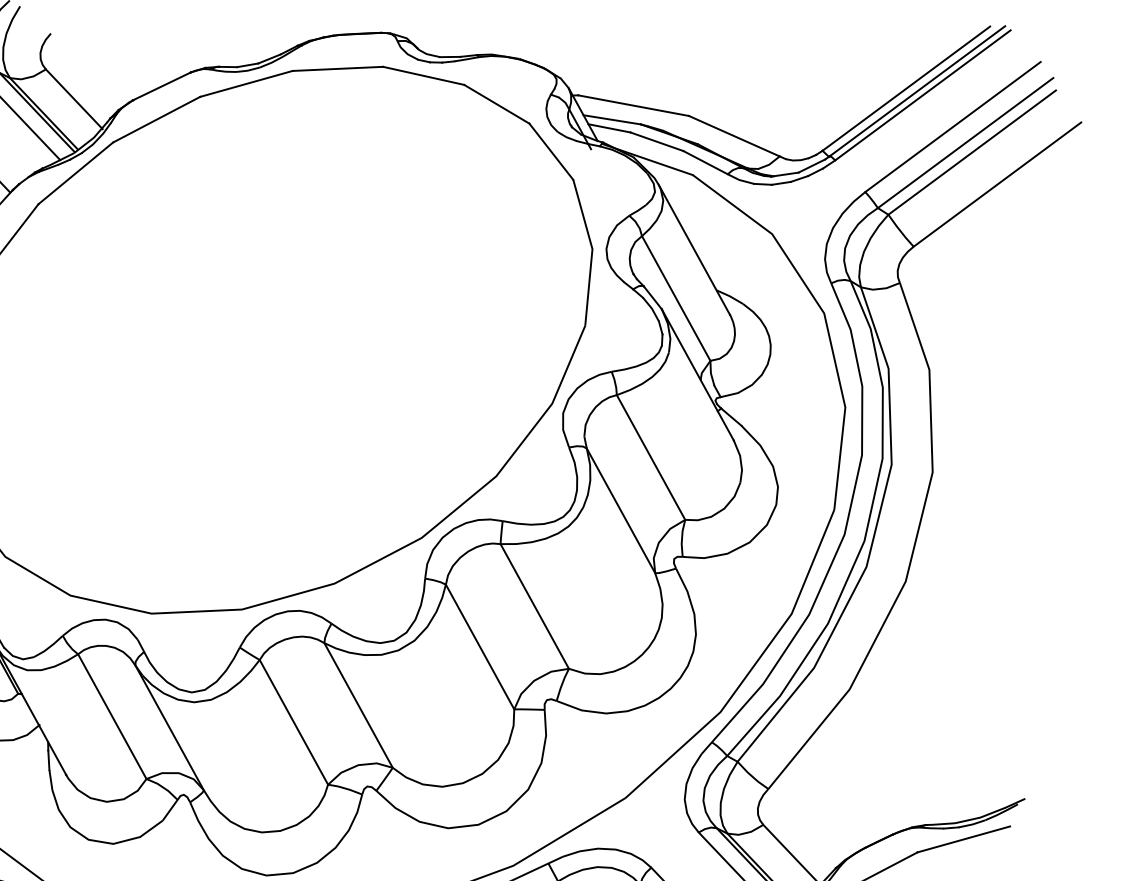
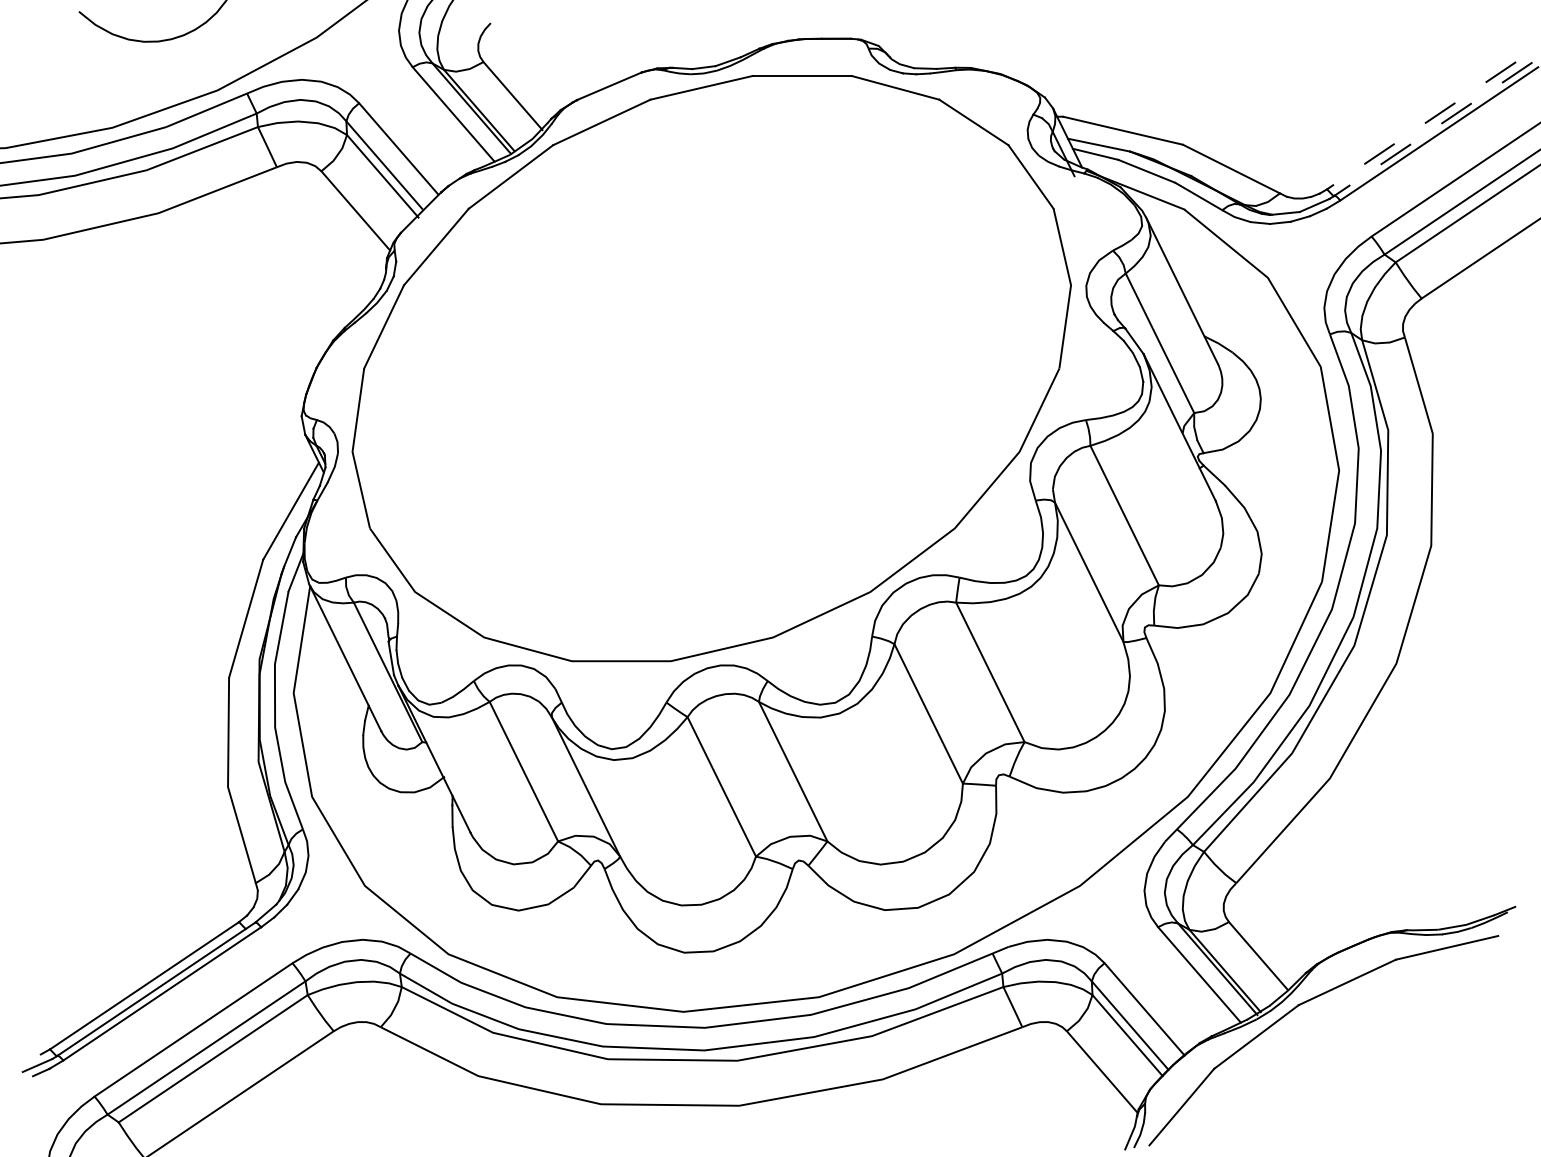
line: (906, 88) -> (1421, 125), solid -> dashed
line: (917, 91) -> (1433, 129), solid -> dashed

